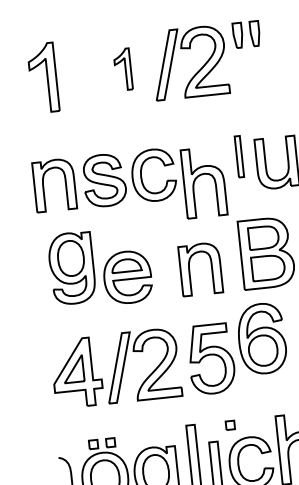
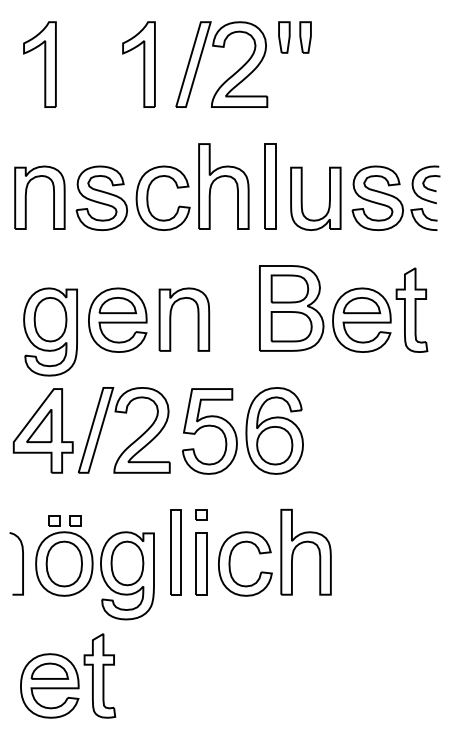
part: (122, 69) -> (138, 64), size x1.67
part: (239, 156) -> (270, 186), size x1.67
part: (199, 176) -> (219, 178), moved
part: (71, 268) -> (50, 331), moved
part: (190, 270) -> (171, 319), moved
part: (261, 338) -> (274, 430), moved
part: (230, 424) -> (201, 514), moved

